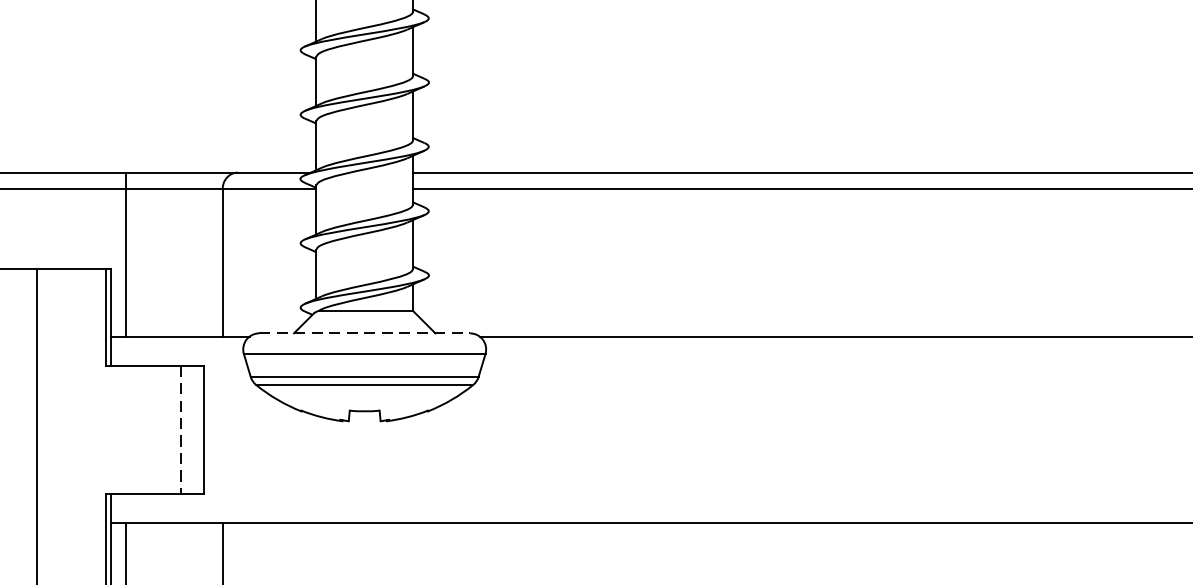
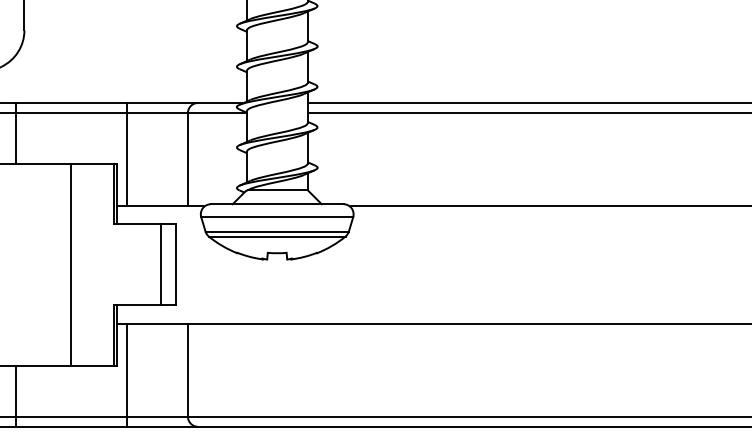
line: (365, 333) -> (277, 204), dashed -> solid
line: (180, 430) -> (161, 265), dashed -> solid

